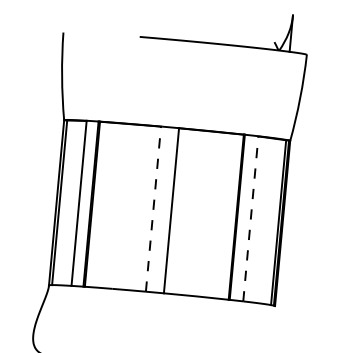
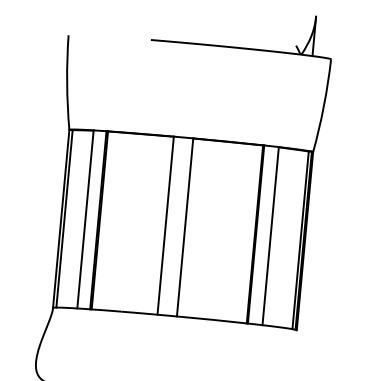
line: (153, 209) -> (165, 226), dashed -> solid
line: (250, 218) -> (270, 235), dashed -> solid

